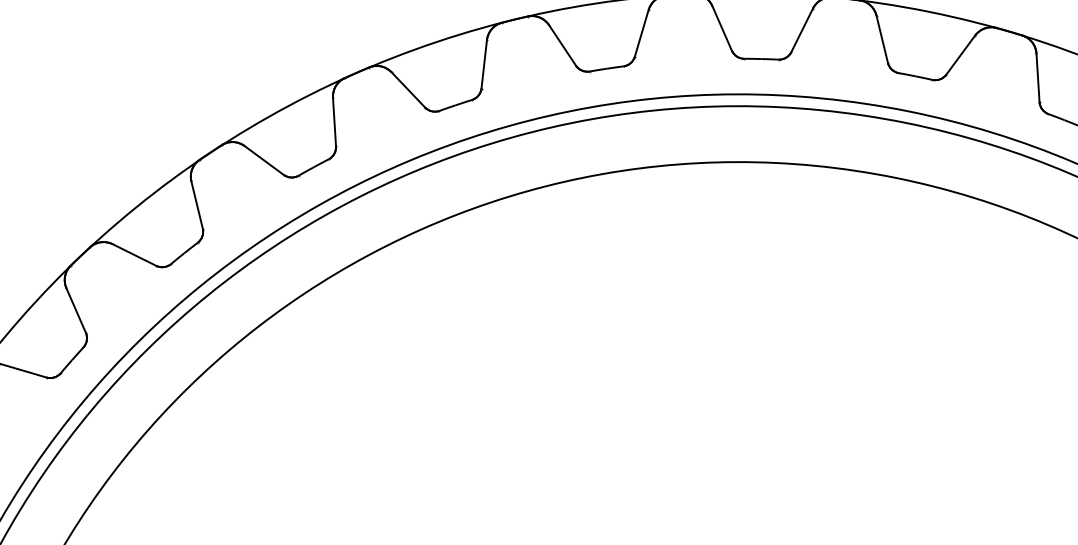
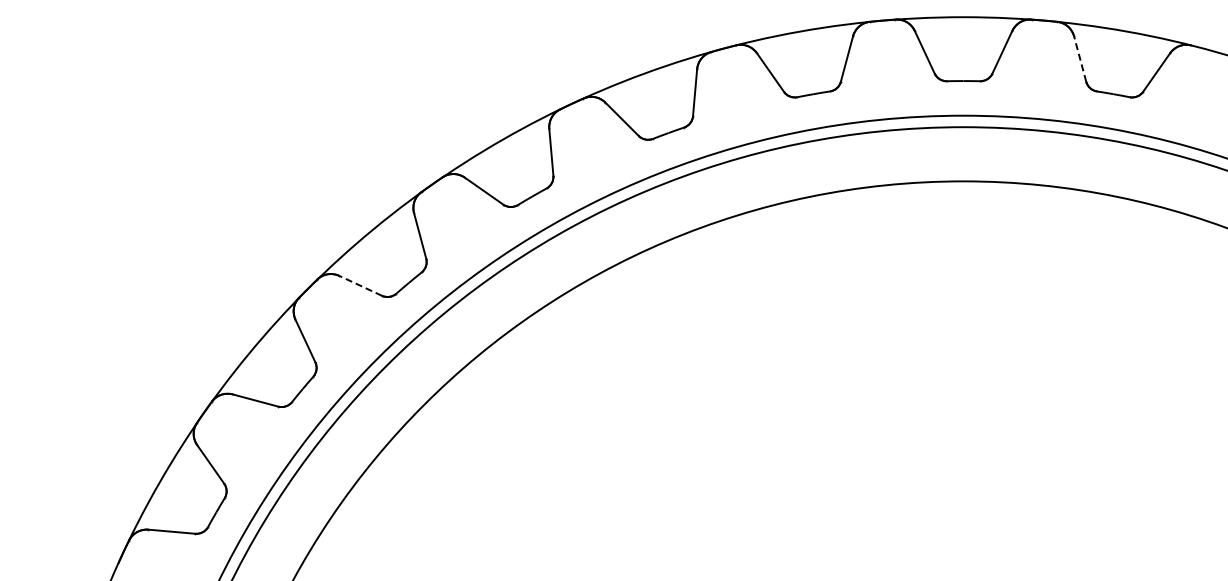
line: (1038, 78) -> (1080, 59), solid -> dashed
line: (264, 160) -> (360, 285), solid -> dashed

